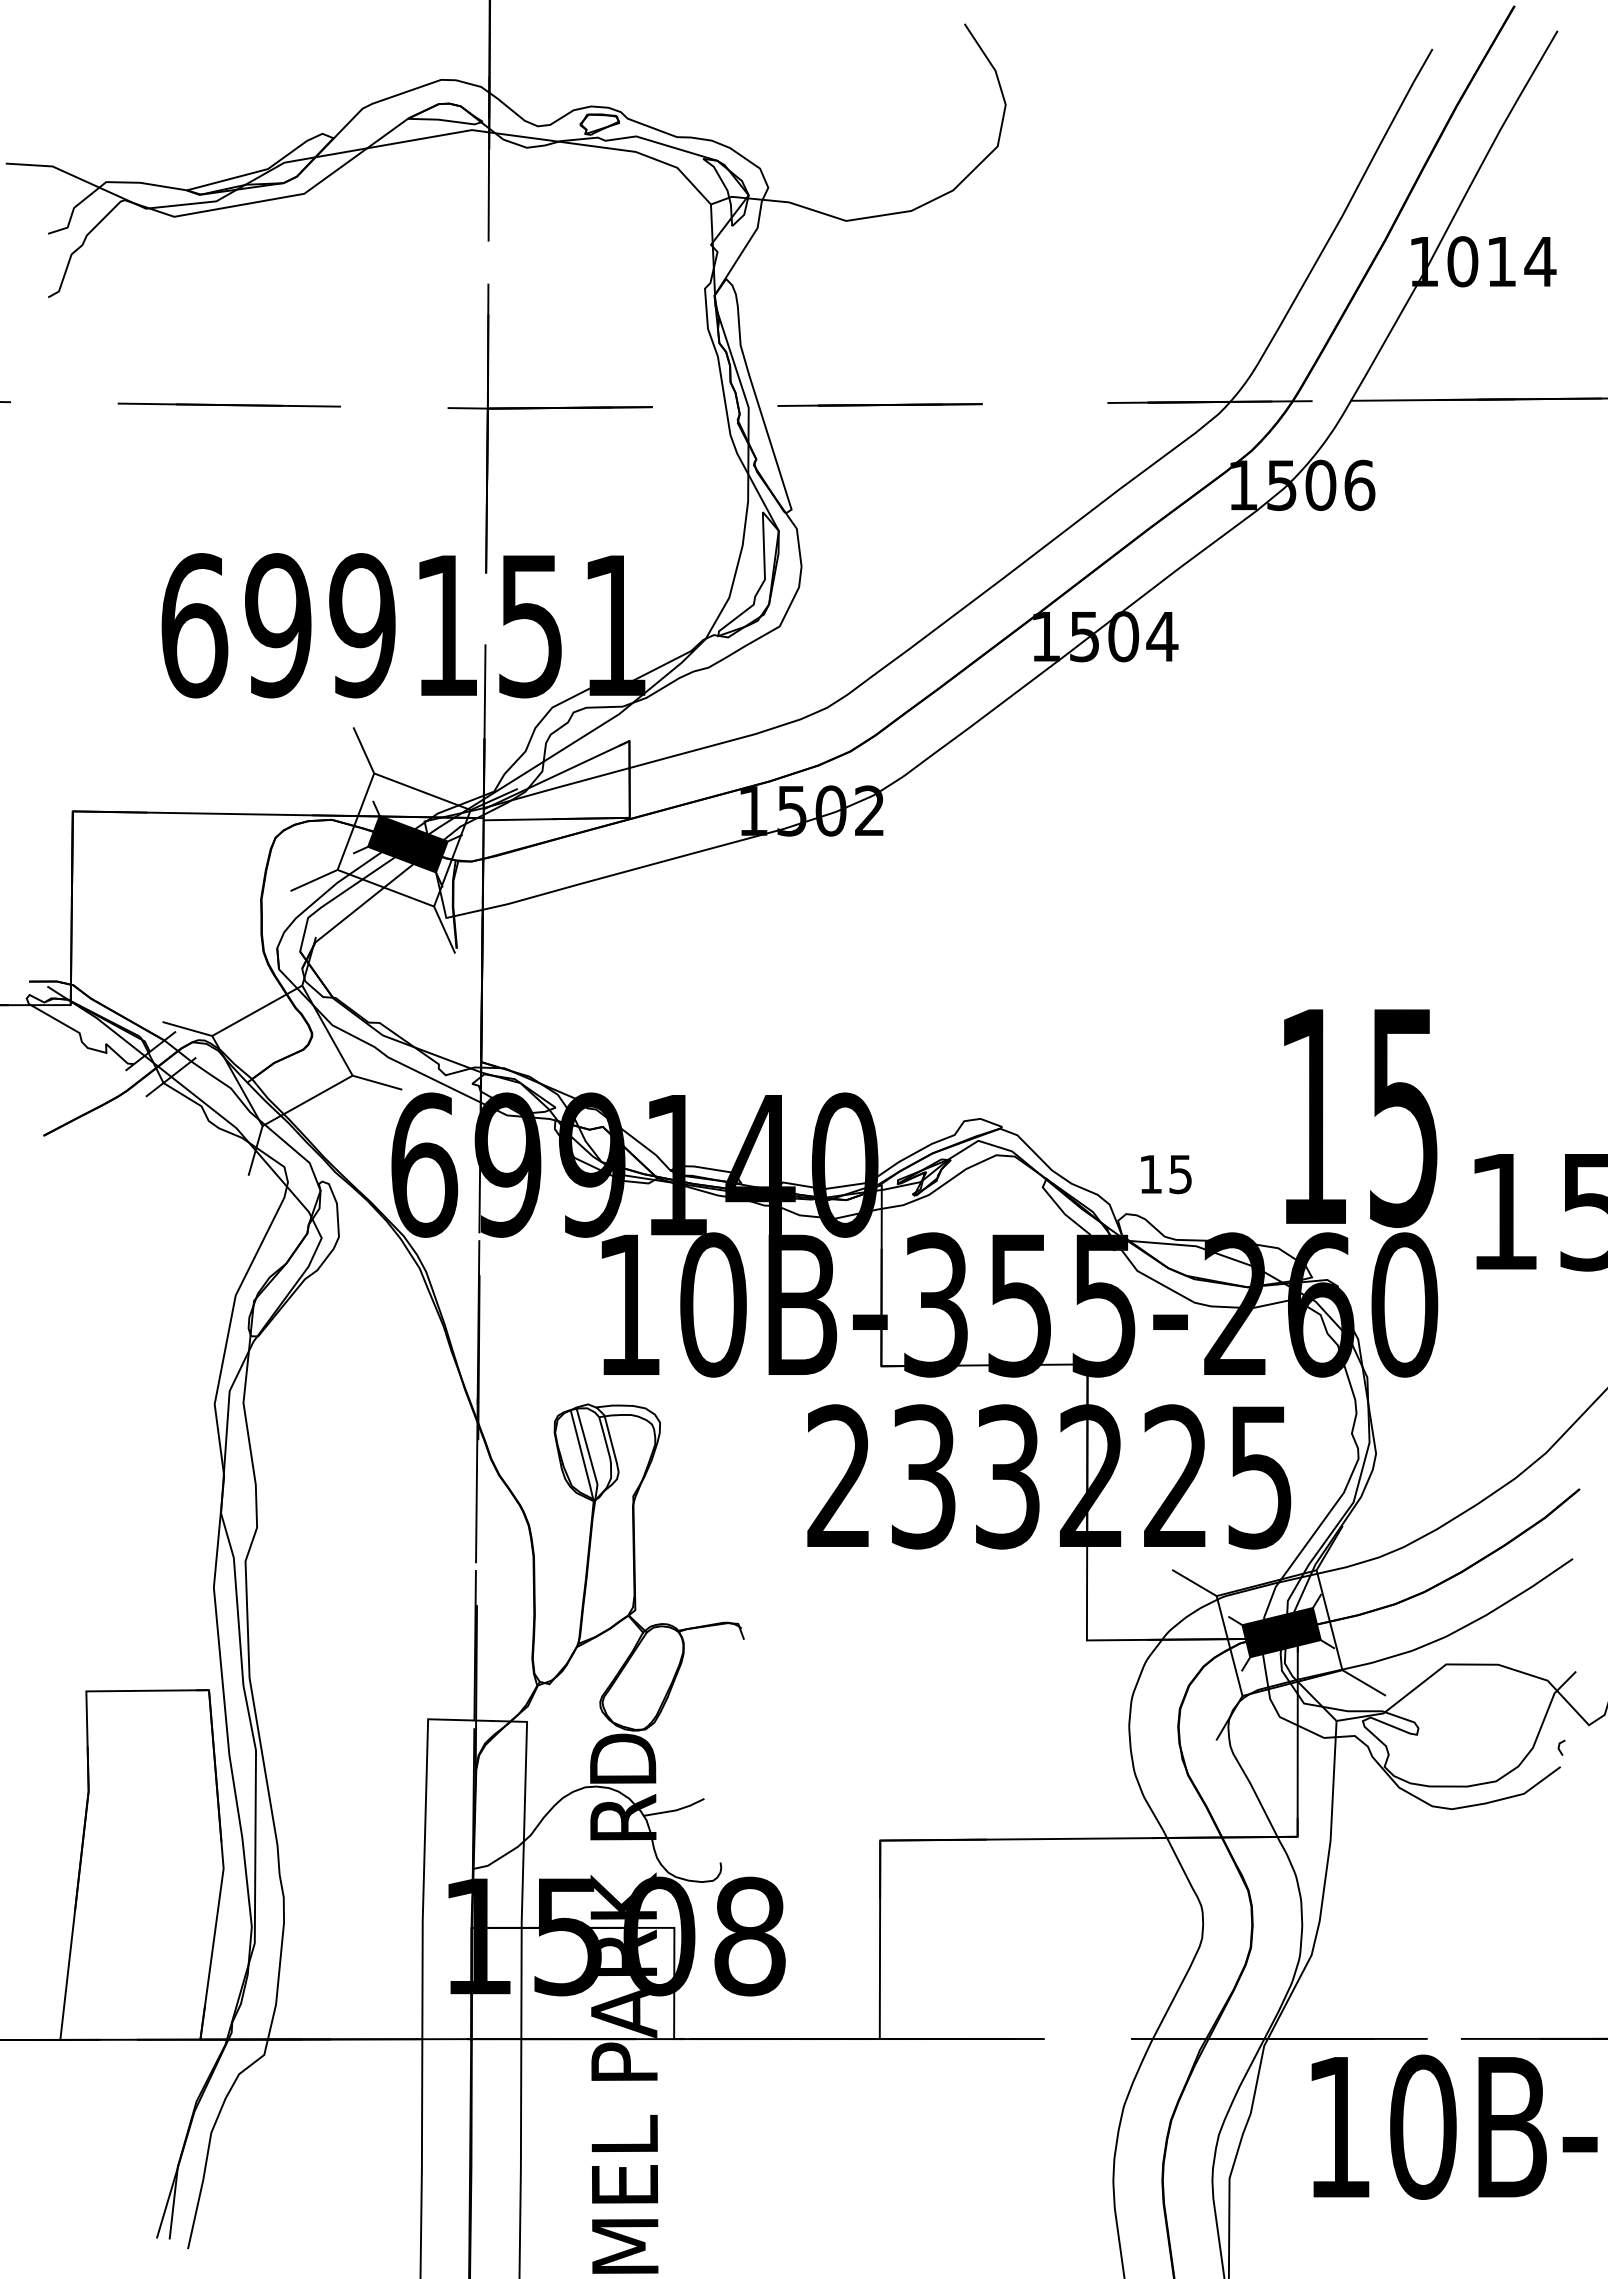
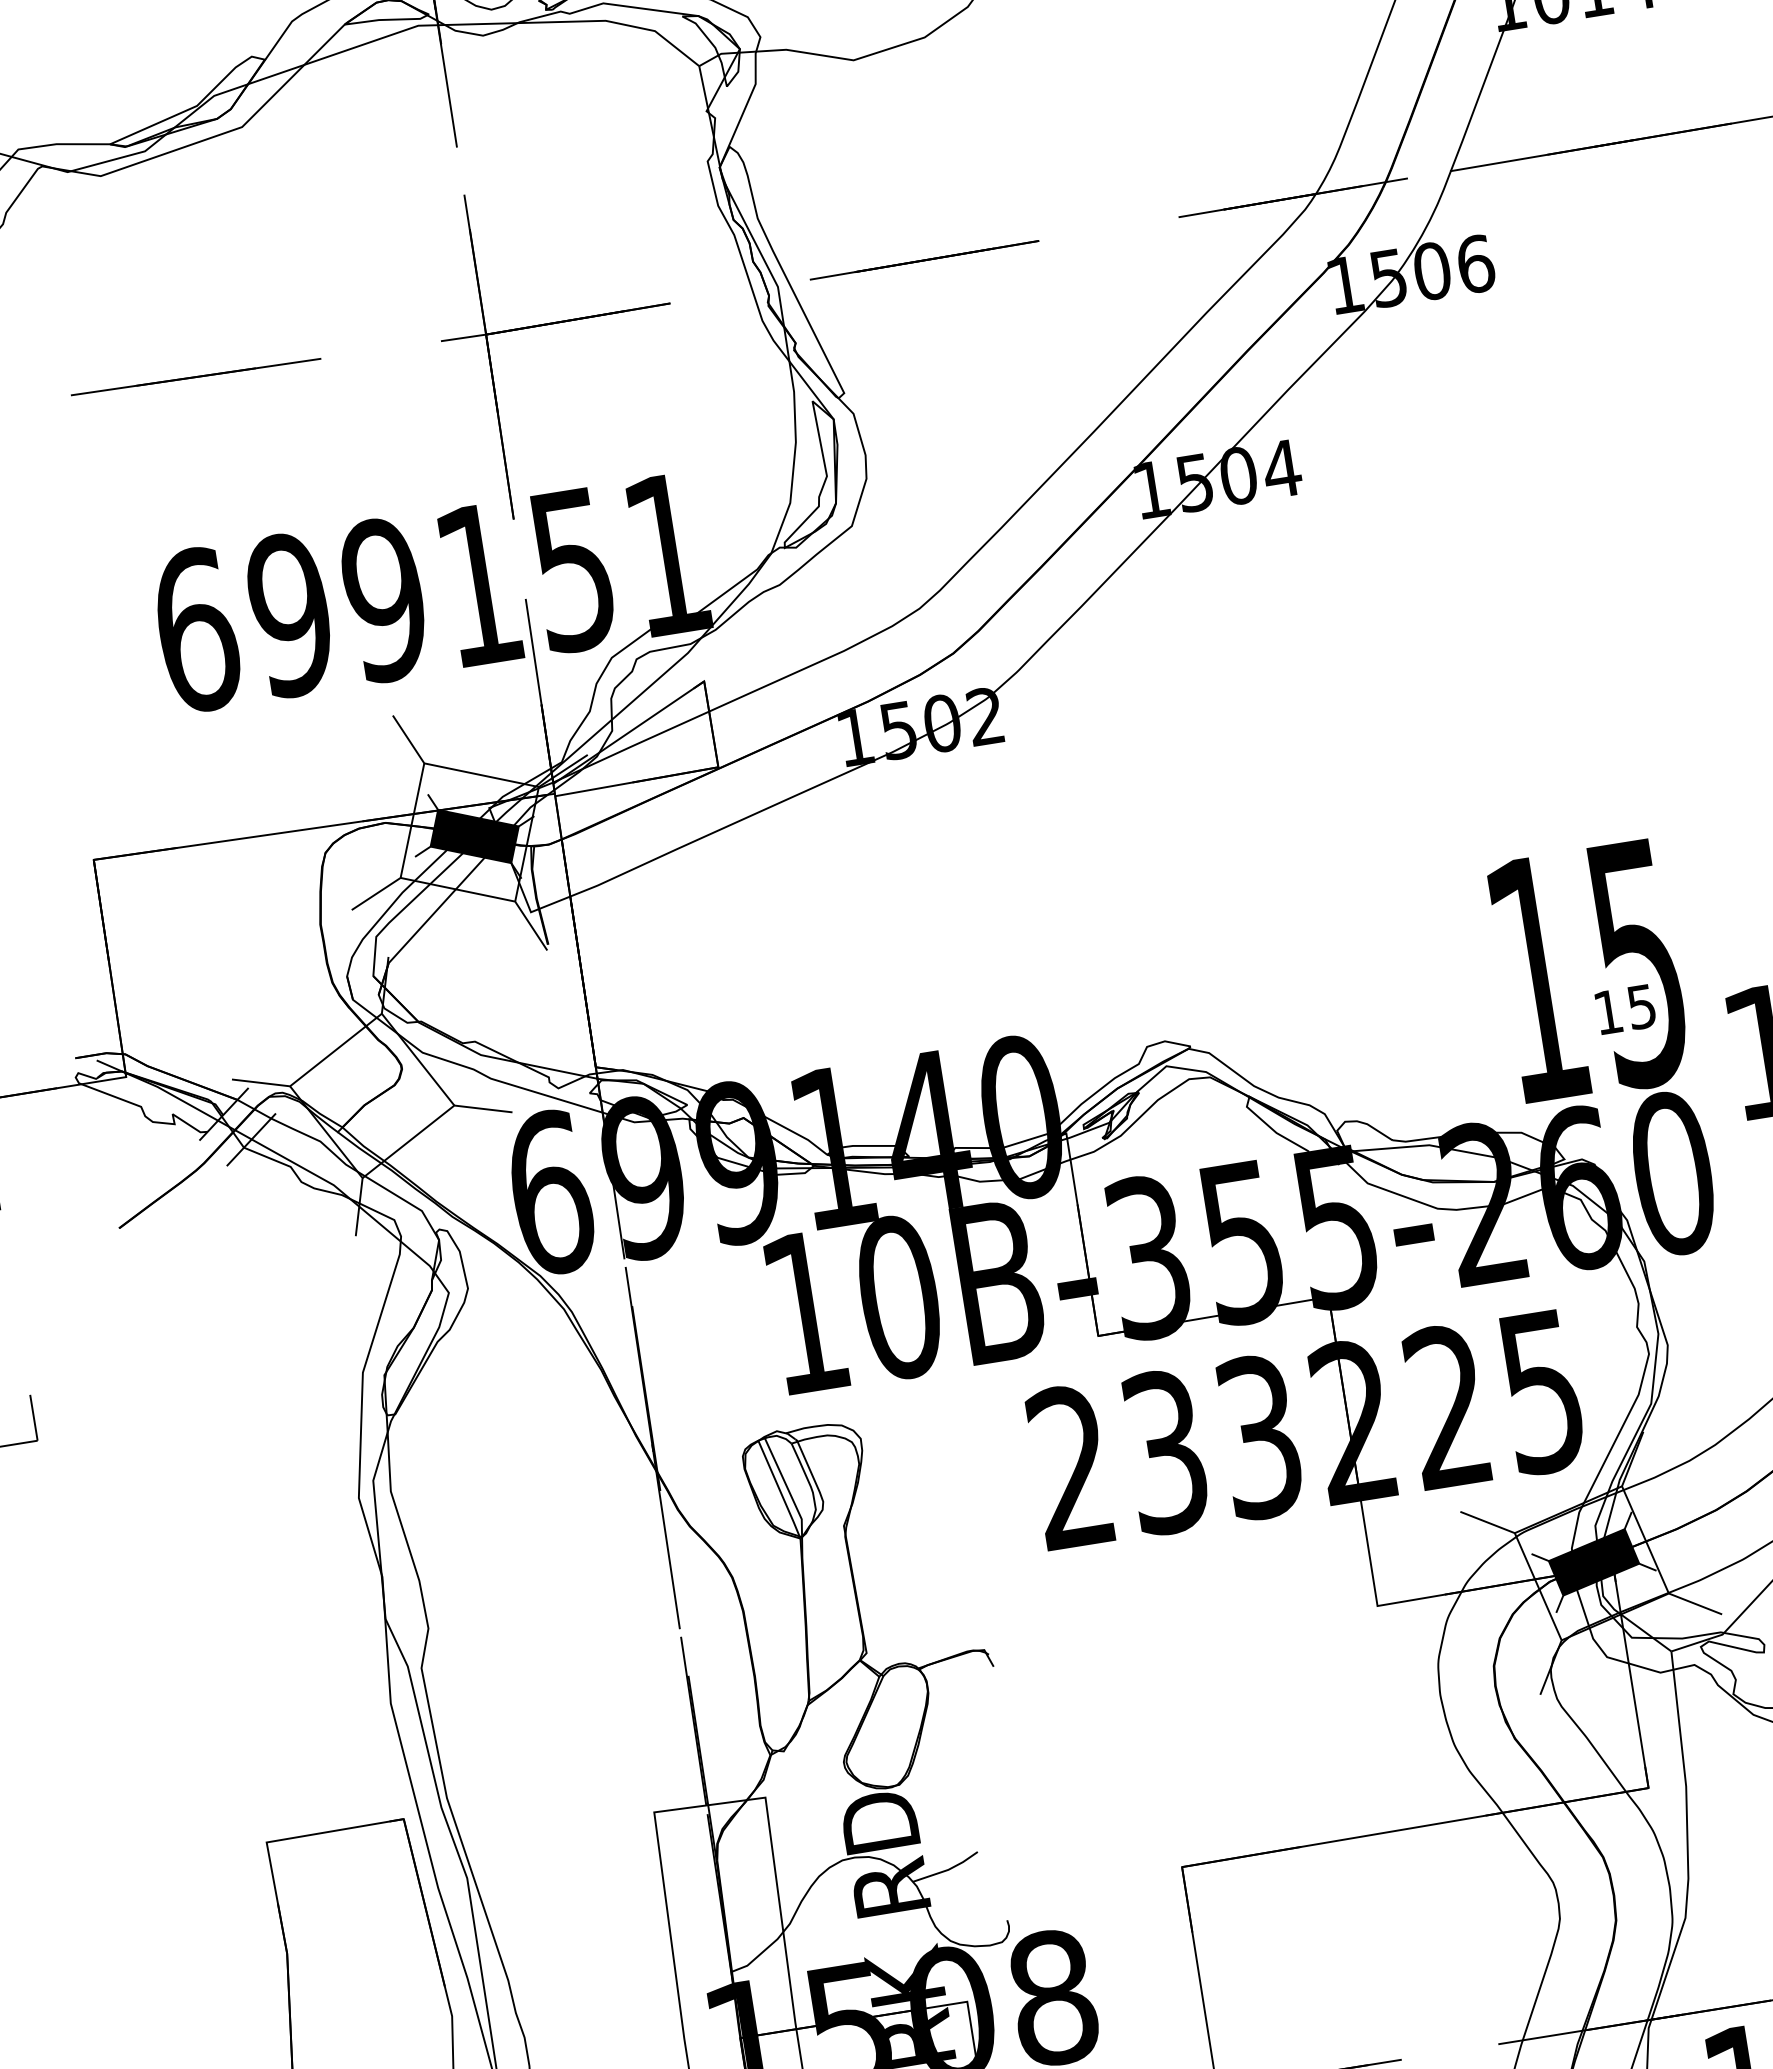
text: (1166, 1174) -> (1625, 1009), moved

